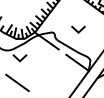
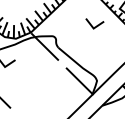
line: (77, 30) -> (92, 25), moved

